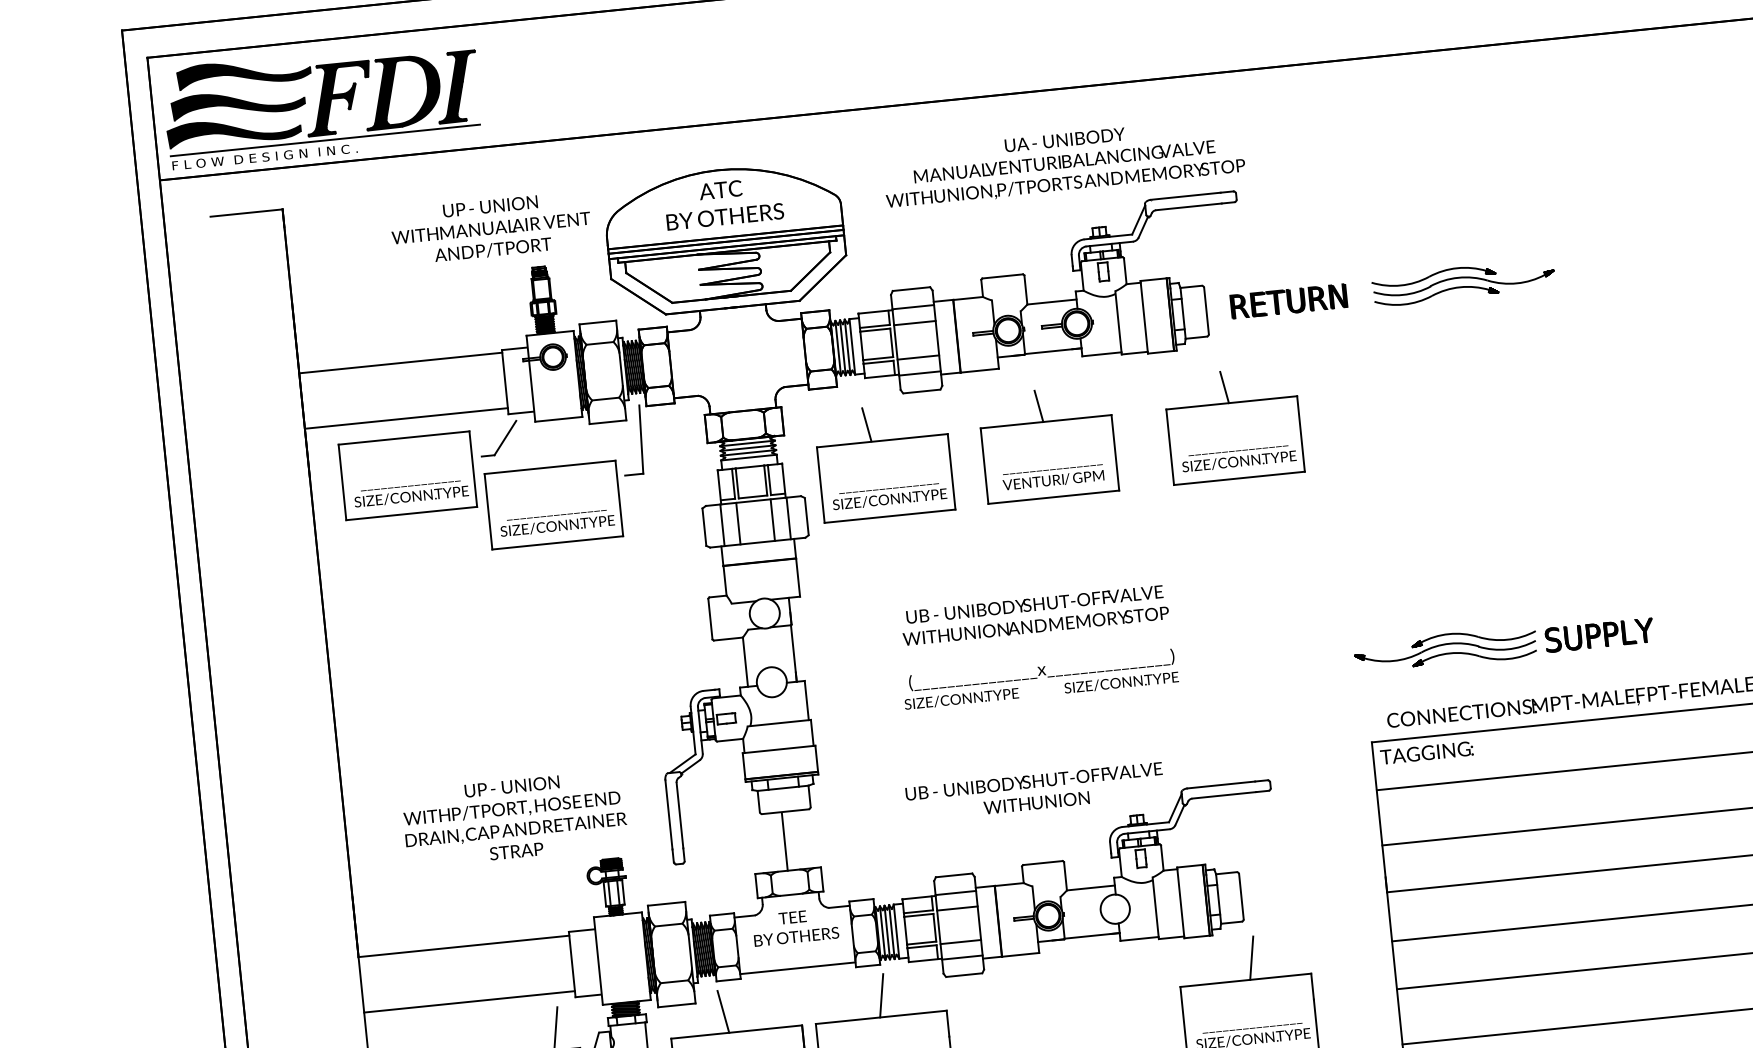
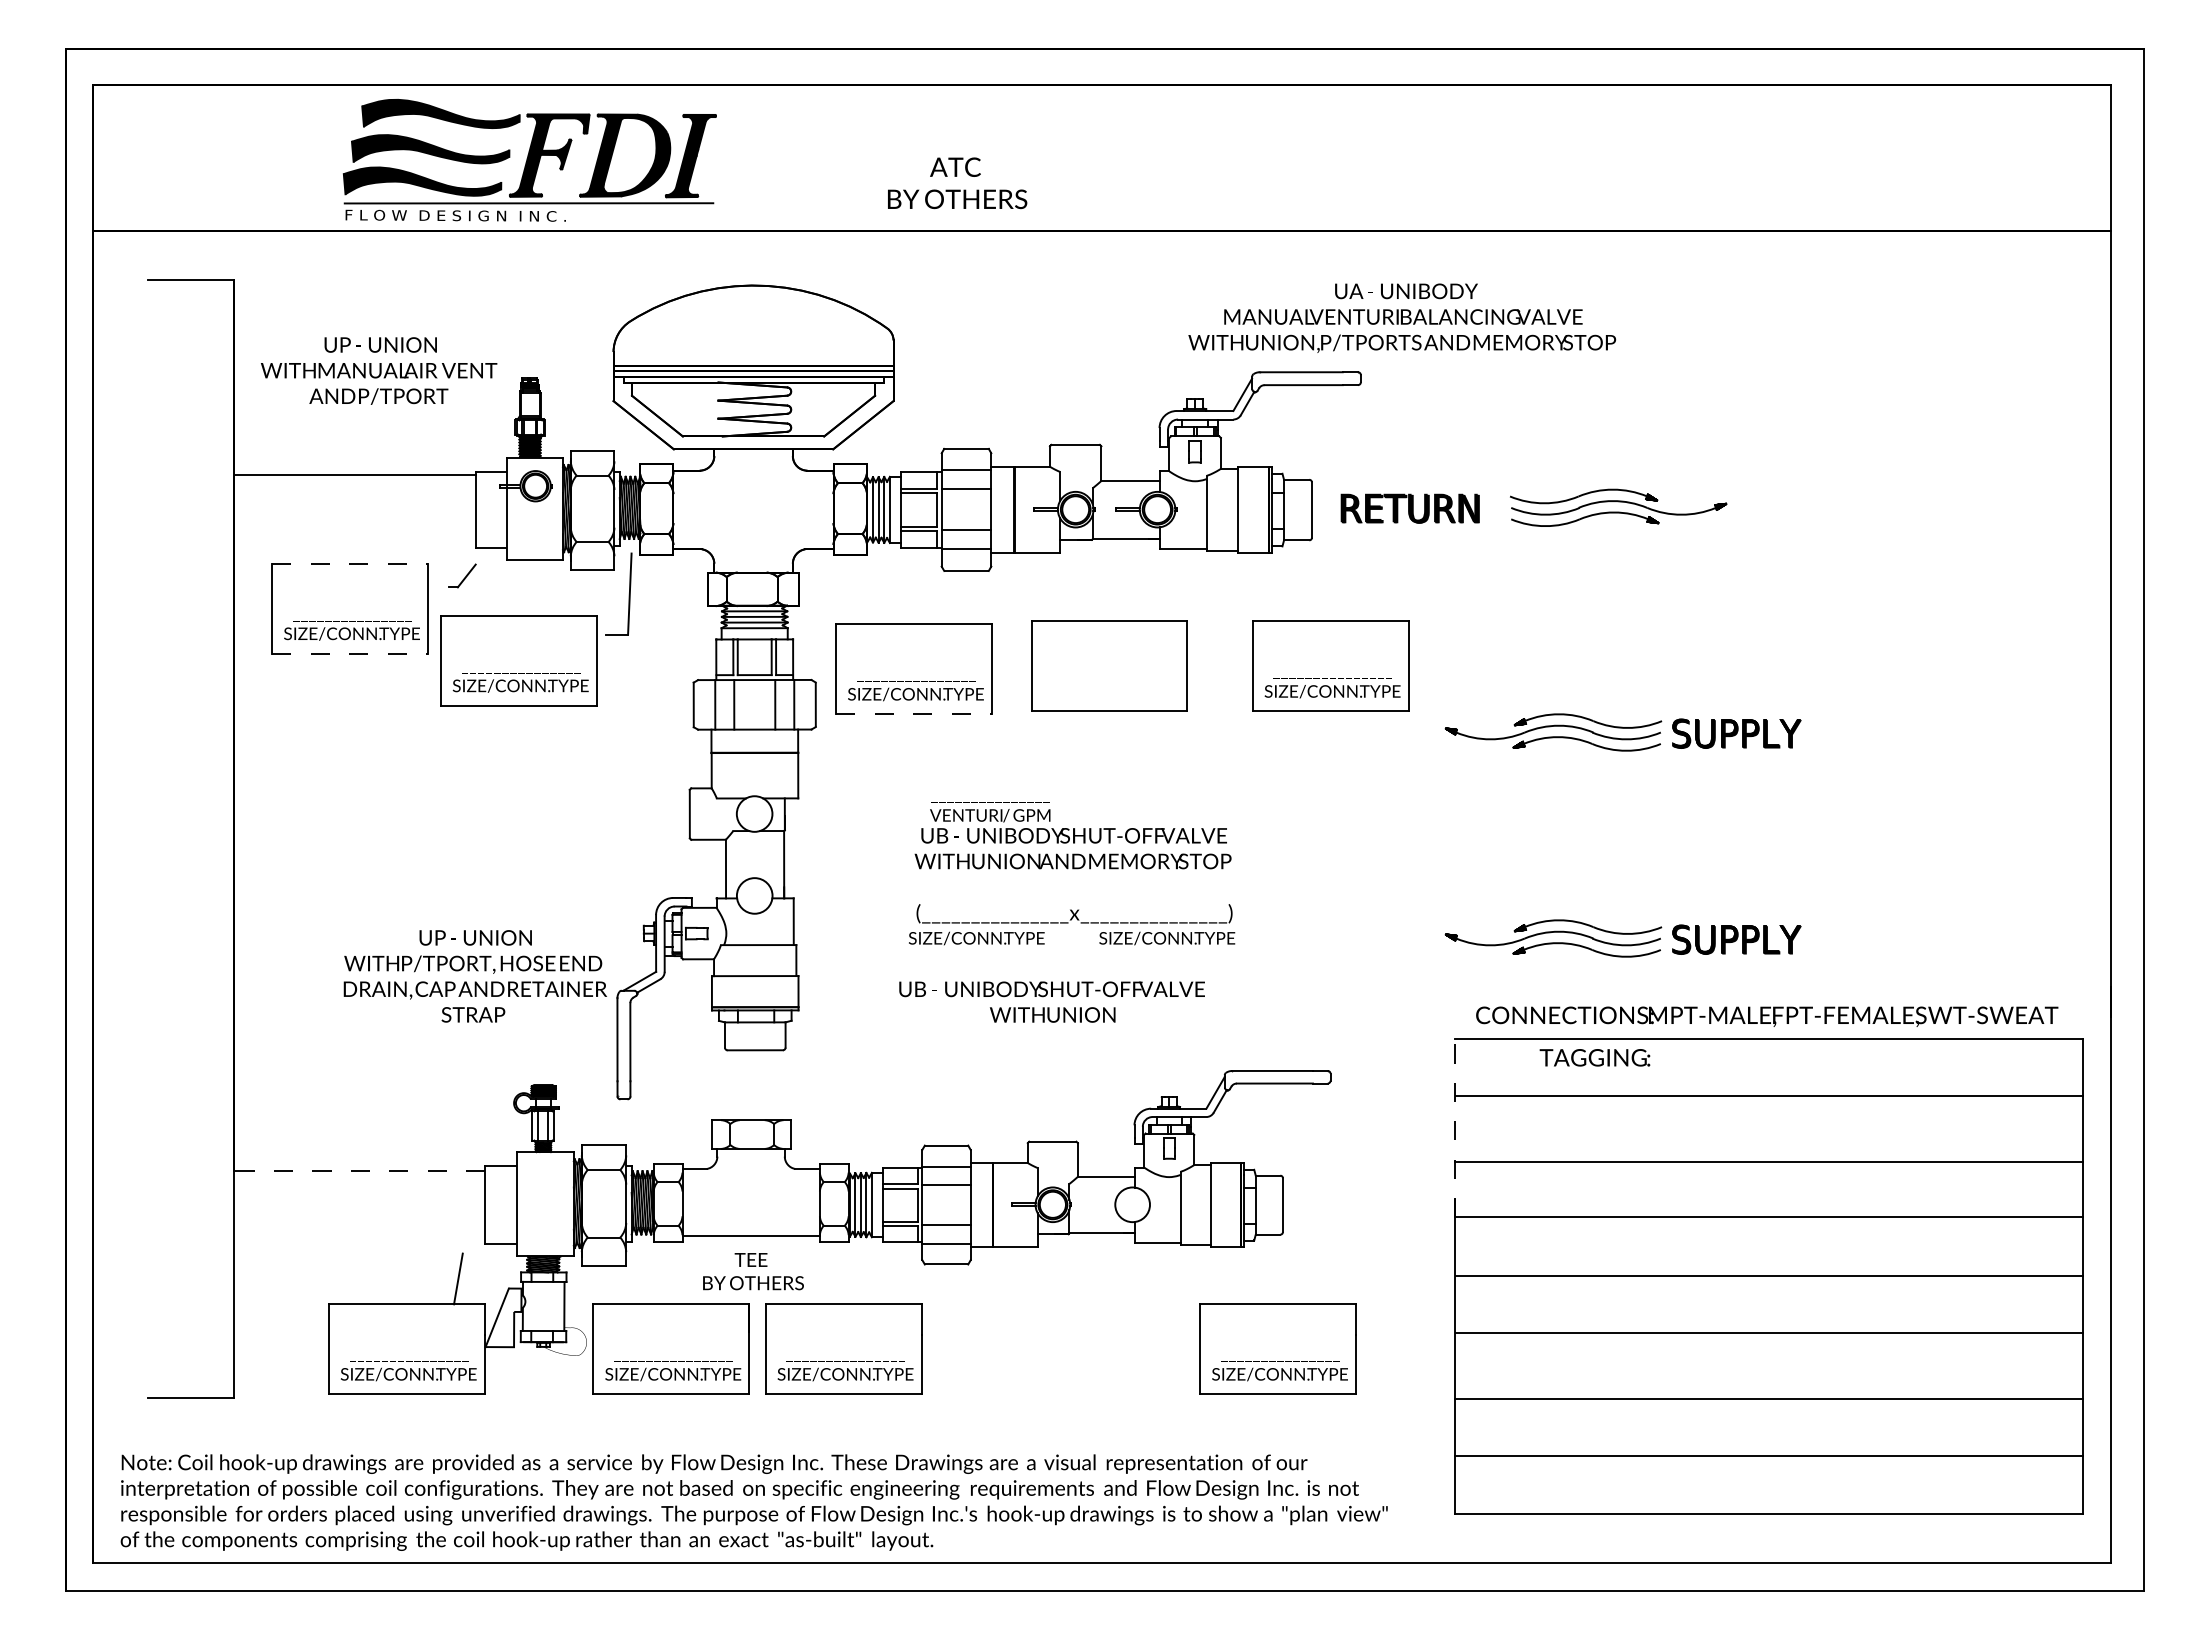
part: (322, 104) -> (529, 160), moved
text: (1063, 162) -> (1402, 317), moved
text: (723, 203) -> (957, 183), moved
text: (491, 227) -> (379, 370), moved
line: (1224, 387) -> (1323, 602), removed
line: (1038, 406) -> (1102, 602), removed
line: (406, 418) -> (355, 540), removed
line: (866, 424) -> (897, 603), removed
line: (404, 437) -> (350, 563), solid -> dashed
part: (499, 438) -> (462, 575), size x0.6
part: (1486, 471) -> (1622, 732), added
text: (1053, 477) -> (990, 812), moved
line: (412, 513) -> (350, 653), solid -> dashed
line: (890, 516) -> (914, 714), solid -> dashed
text: (1426, 752) -> (1594, 1057), moved
text: (1034, 791) -> (1051, 1001), moved
line: (1379, 816) -> (1455, 1127), solid -> dashed
text: (514, 819) -> (474, 976), moved
line: (784, 841) -> (750, 1085), removed
text: (795, 927) -> (753, 1271), moved
line: (463, 946) -> (359, 1170), solid -> dashed
line: (1251, 957) -> (1287, 1278), removed
line: (881, 995) -> (846, 1278), removed
line: (469, 1001) -> (359, 1236), removed
line: (722, 1011) -> (657, 1278), removed

